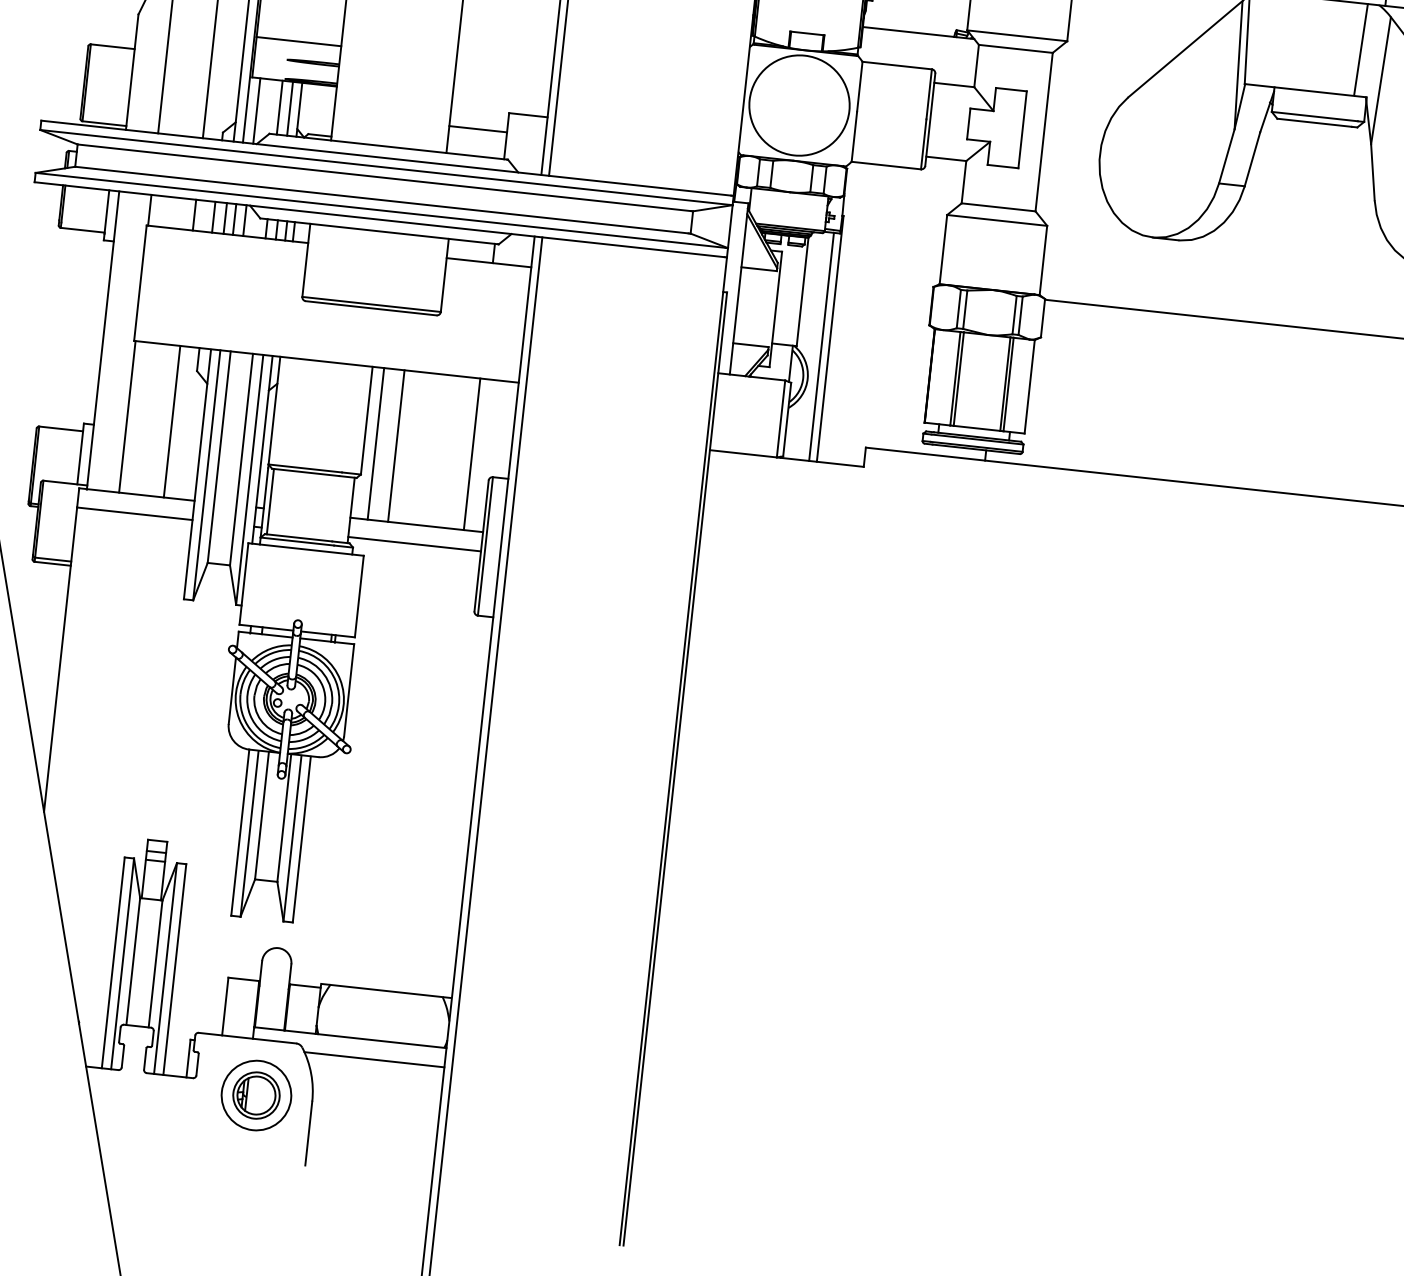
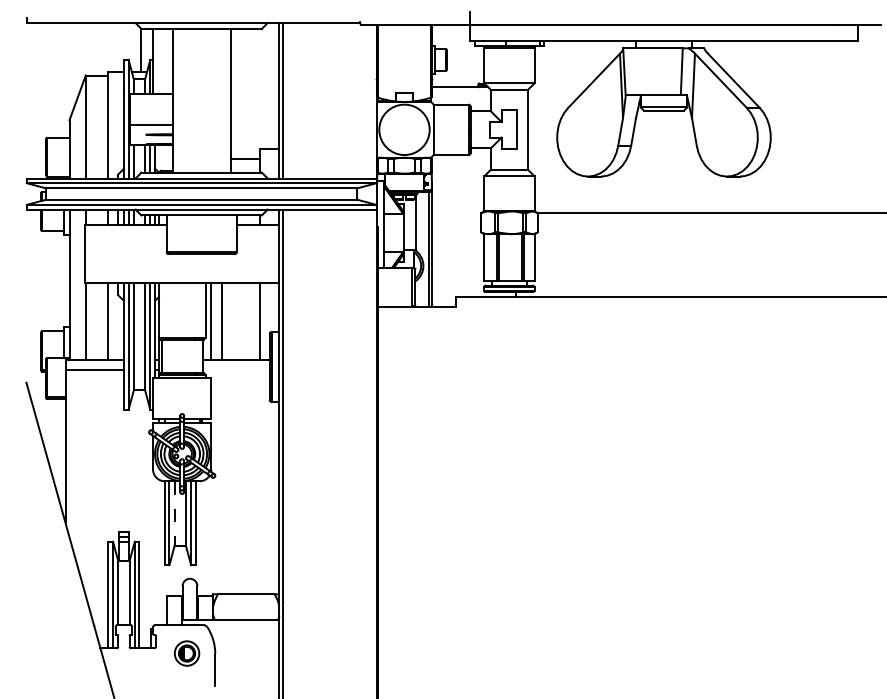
line: (413, 543) -> (235, 369), removed
line: (261, 817) -> (174, 514), solid -> dashed
line: (373, 1060) -> (243, 629), removed
part: (255, 1095) -> (186, 653), size x0.7

